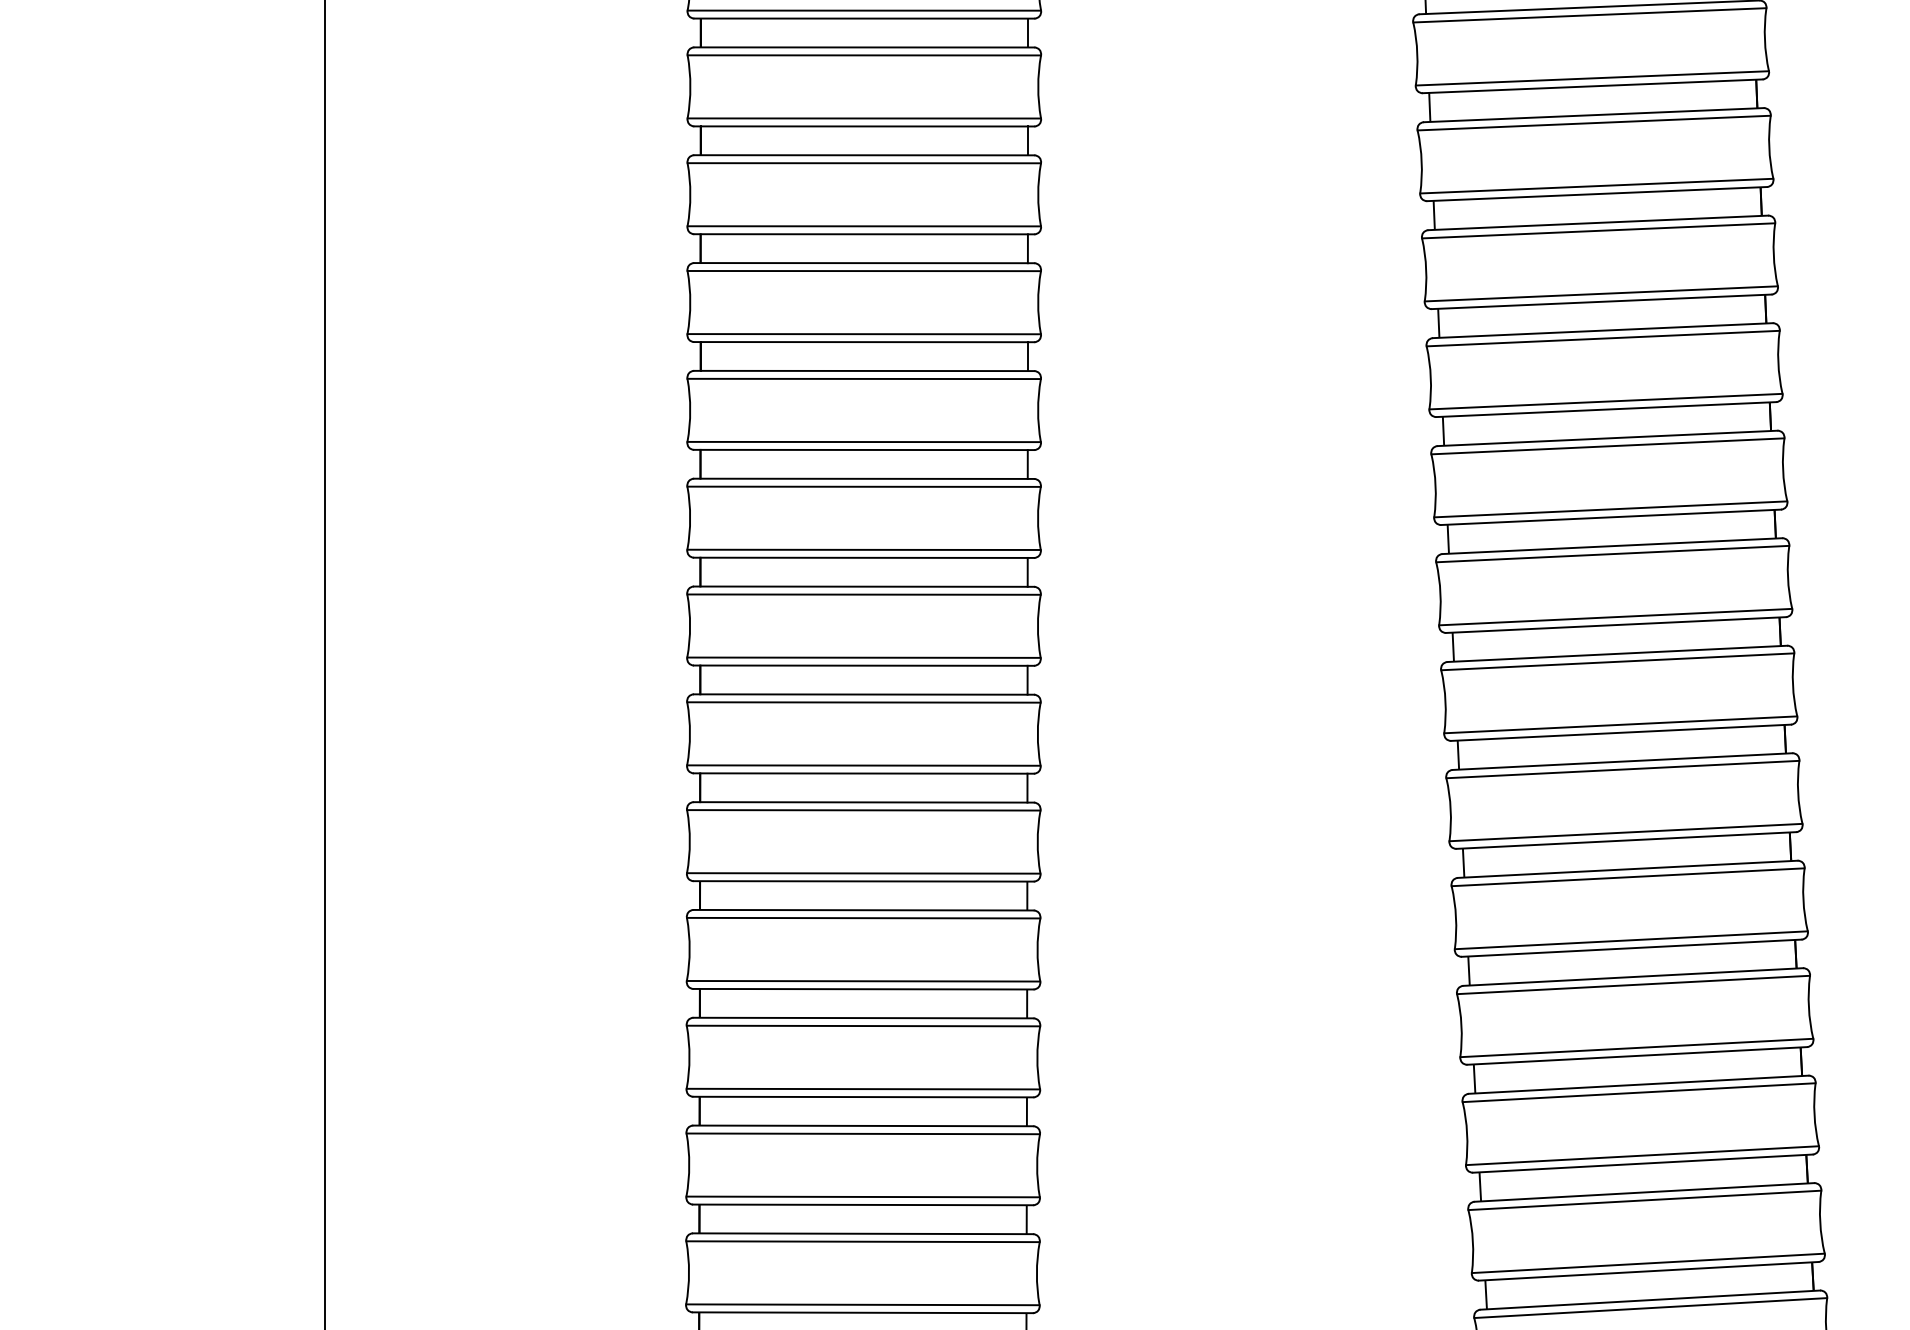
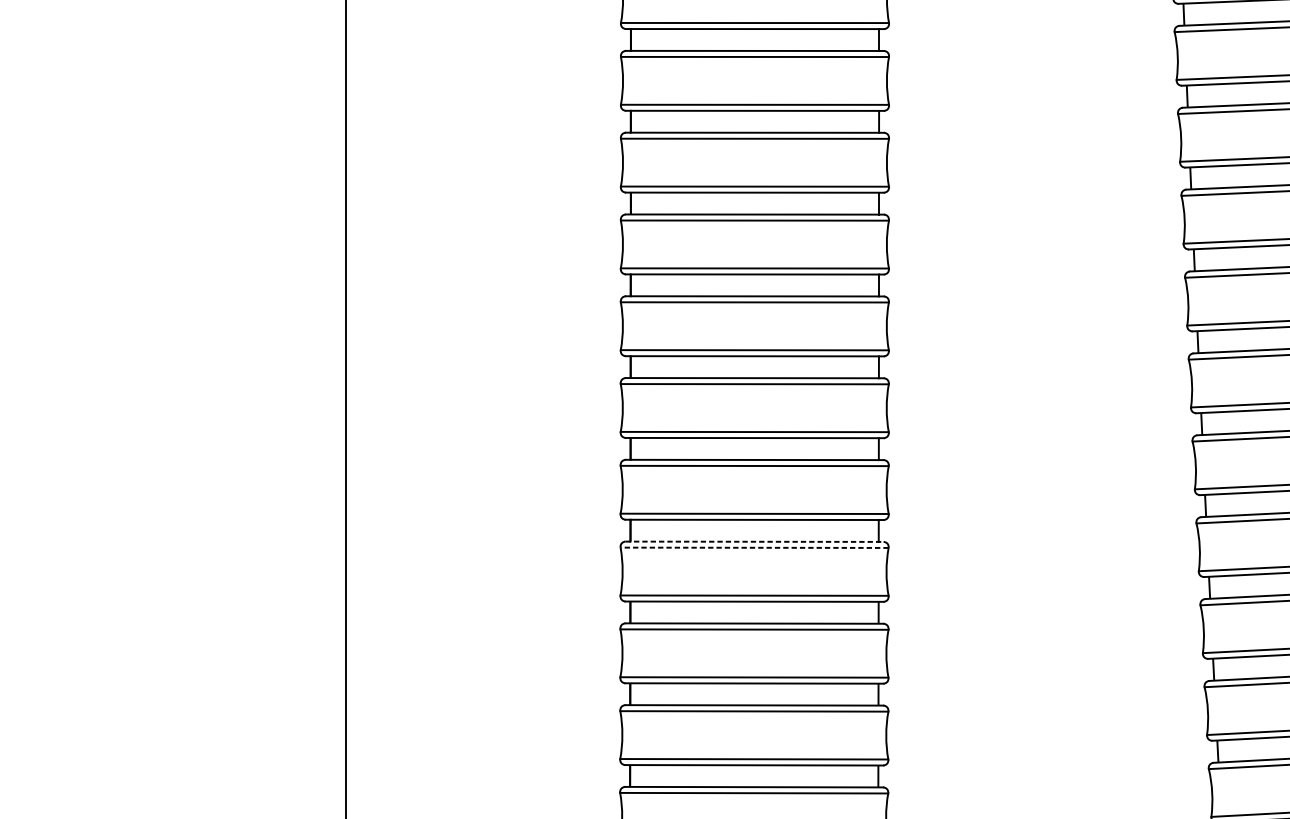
line: (864, 802) -> (755, 541), solid -> dashed
line: (863, 810) -> (754, 547), solid -> dashed

